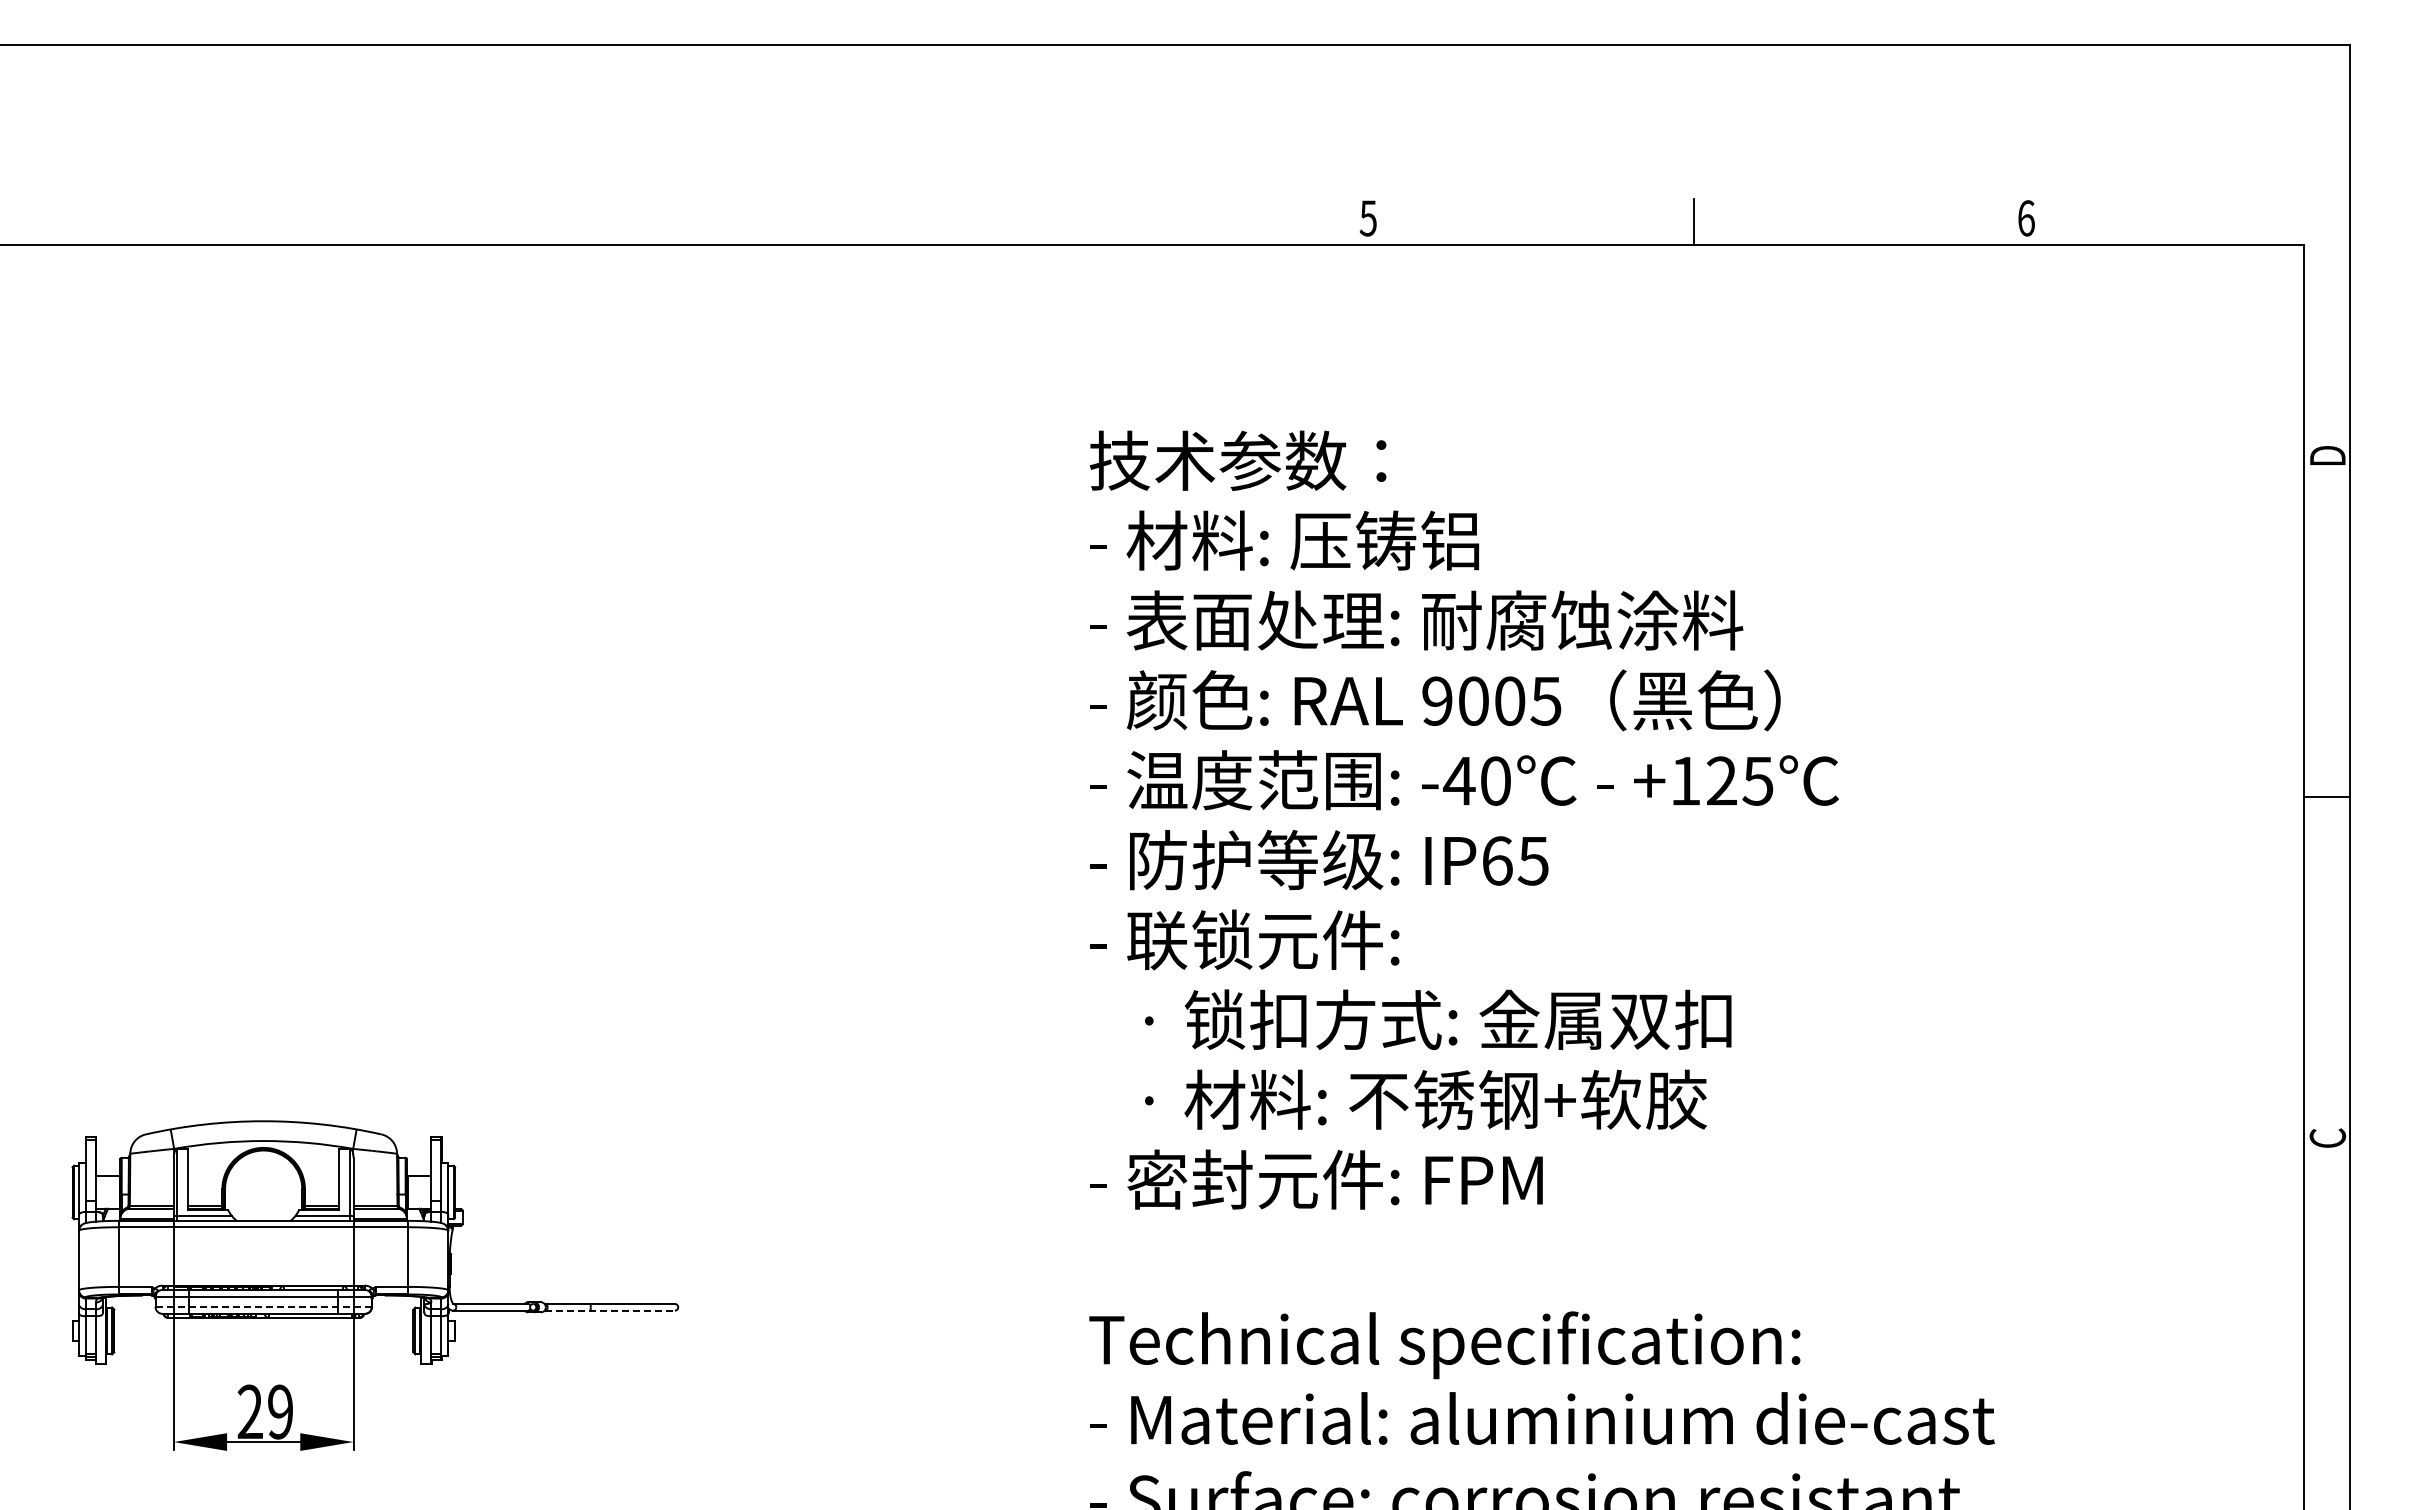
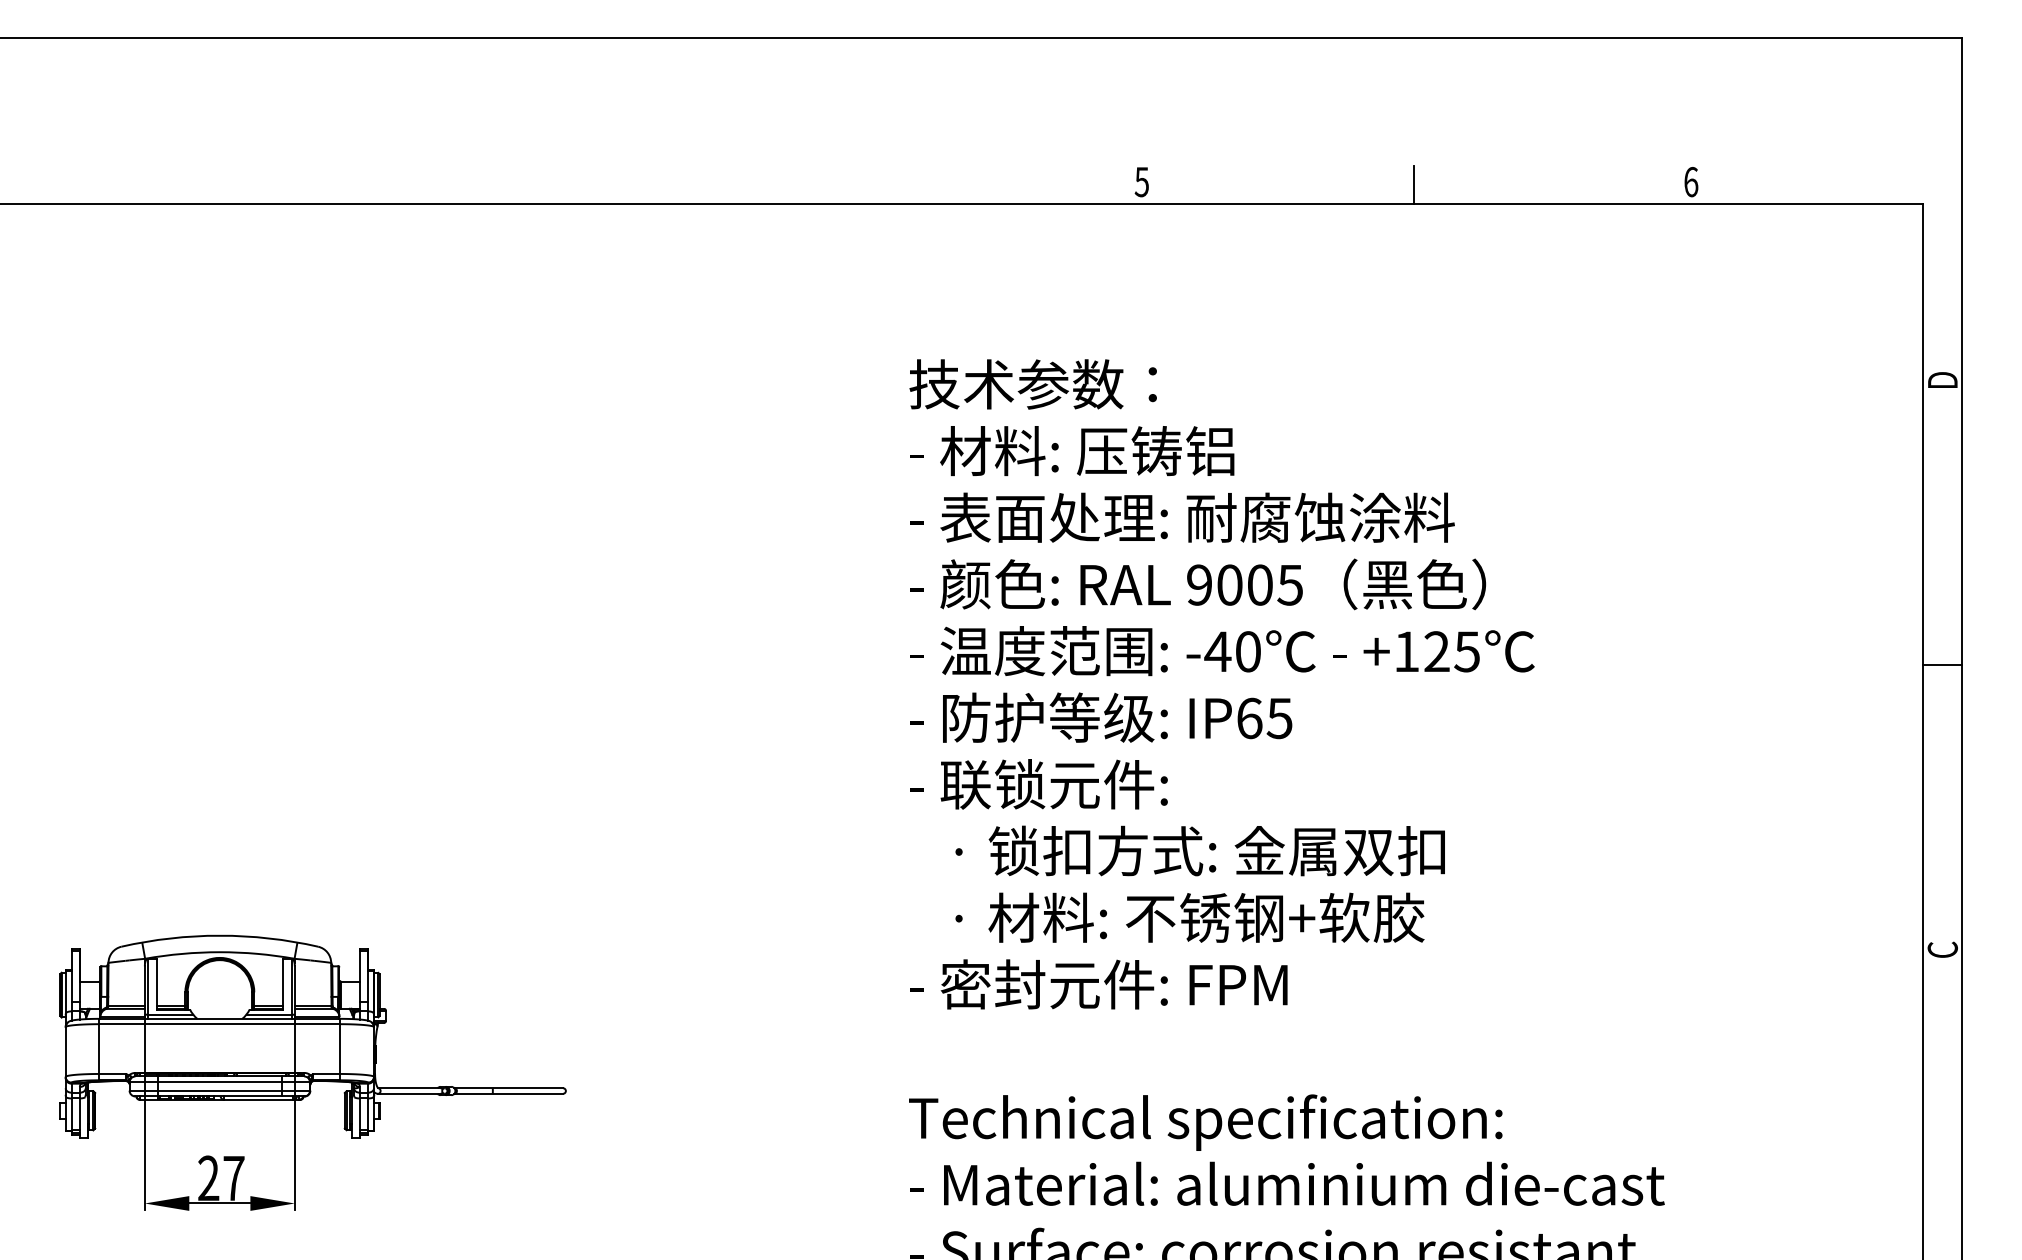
line: (264, 1306) -> (220, 1090), dashed -> solid
line: (610, 1310) -> (509, 1093), dashed -> solid
text: (280, 1411) -> (233, 1177), 29 -> 27

